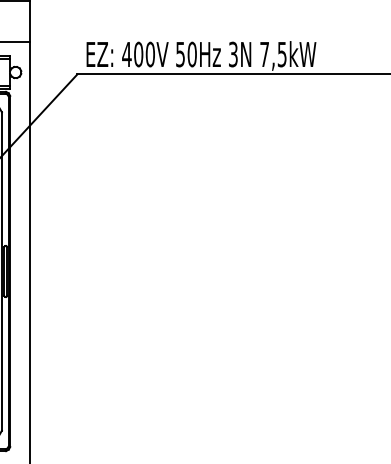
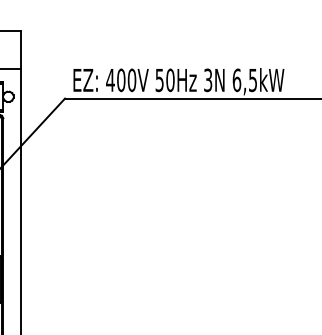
text: (264, 54) -> (236, 80), 7,5kW -> 6,5kW

